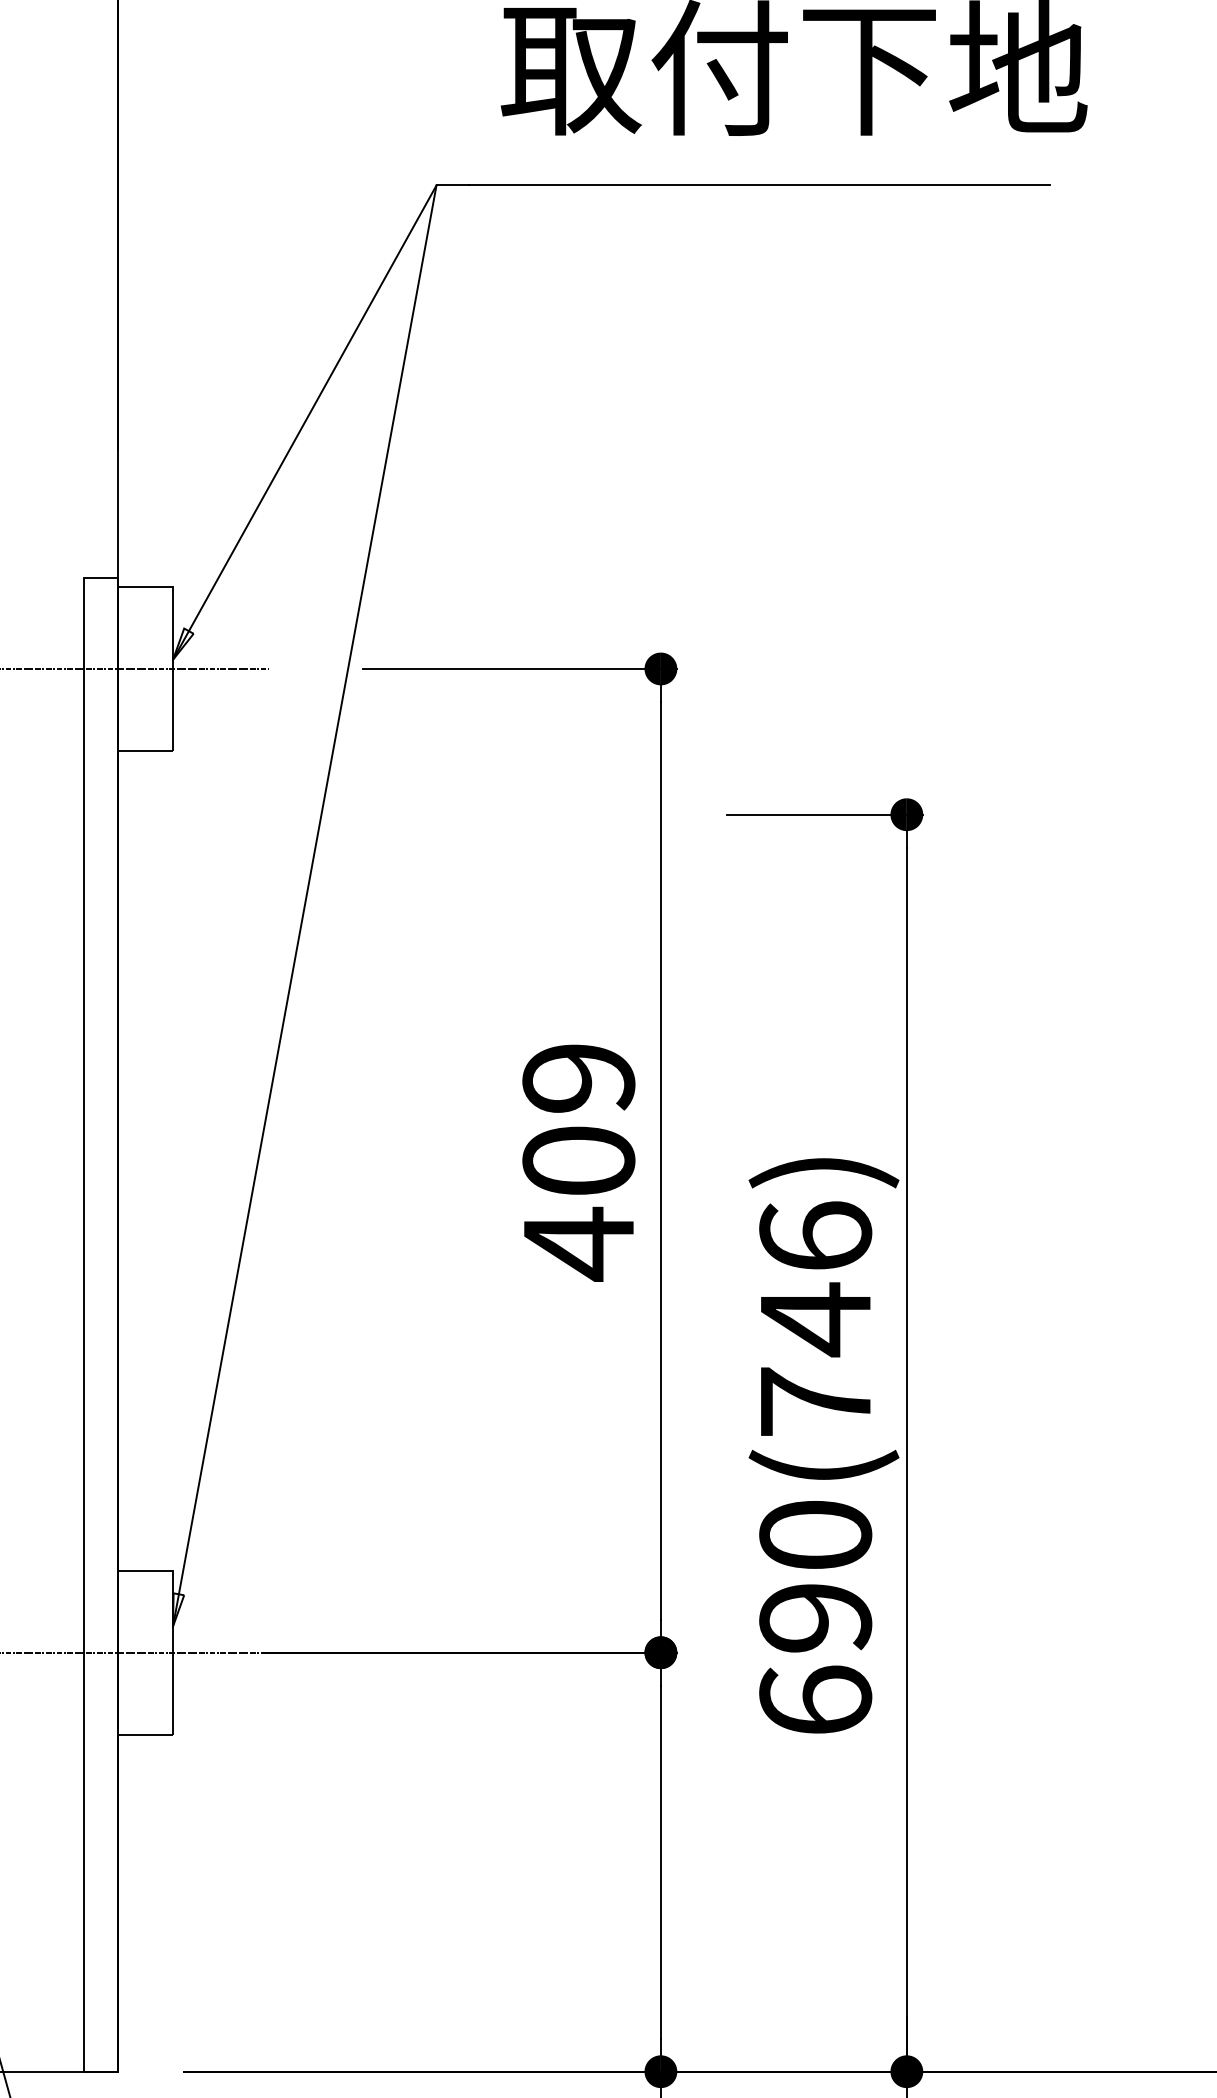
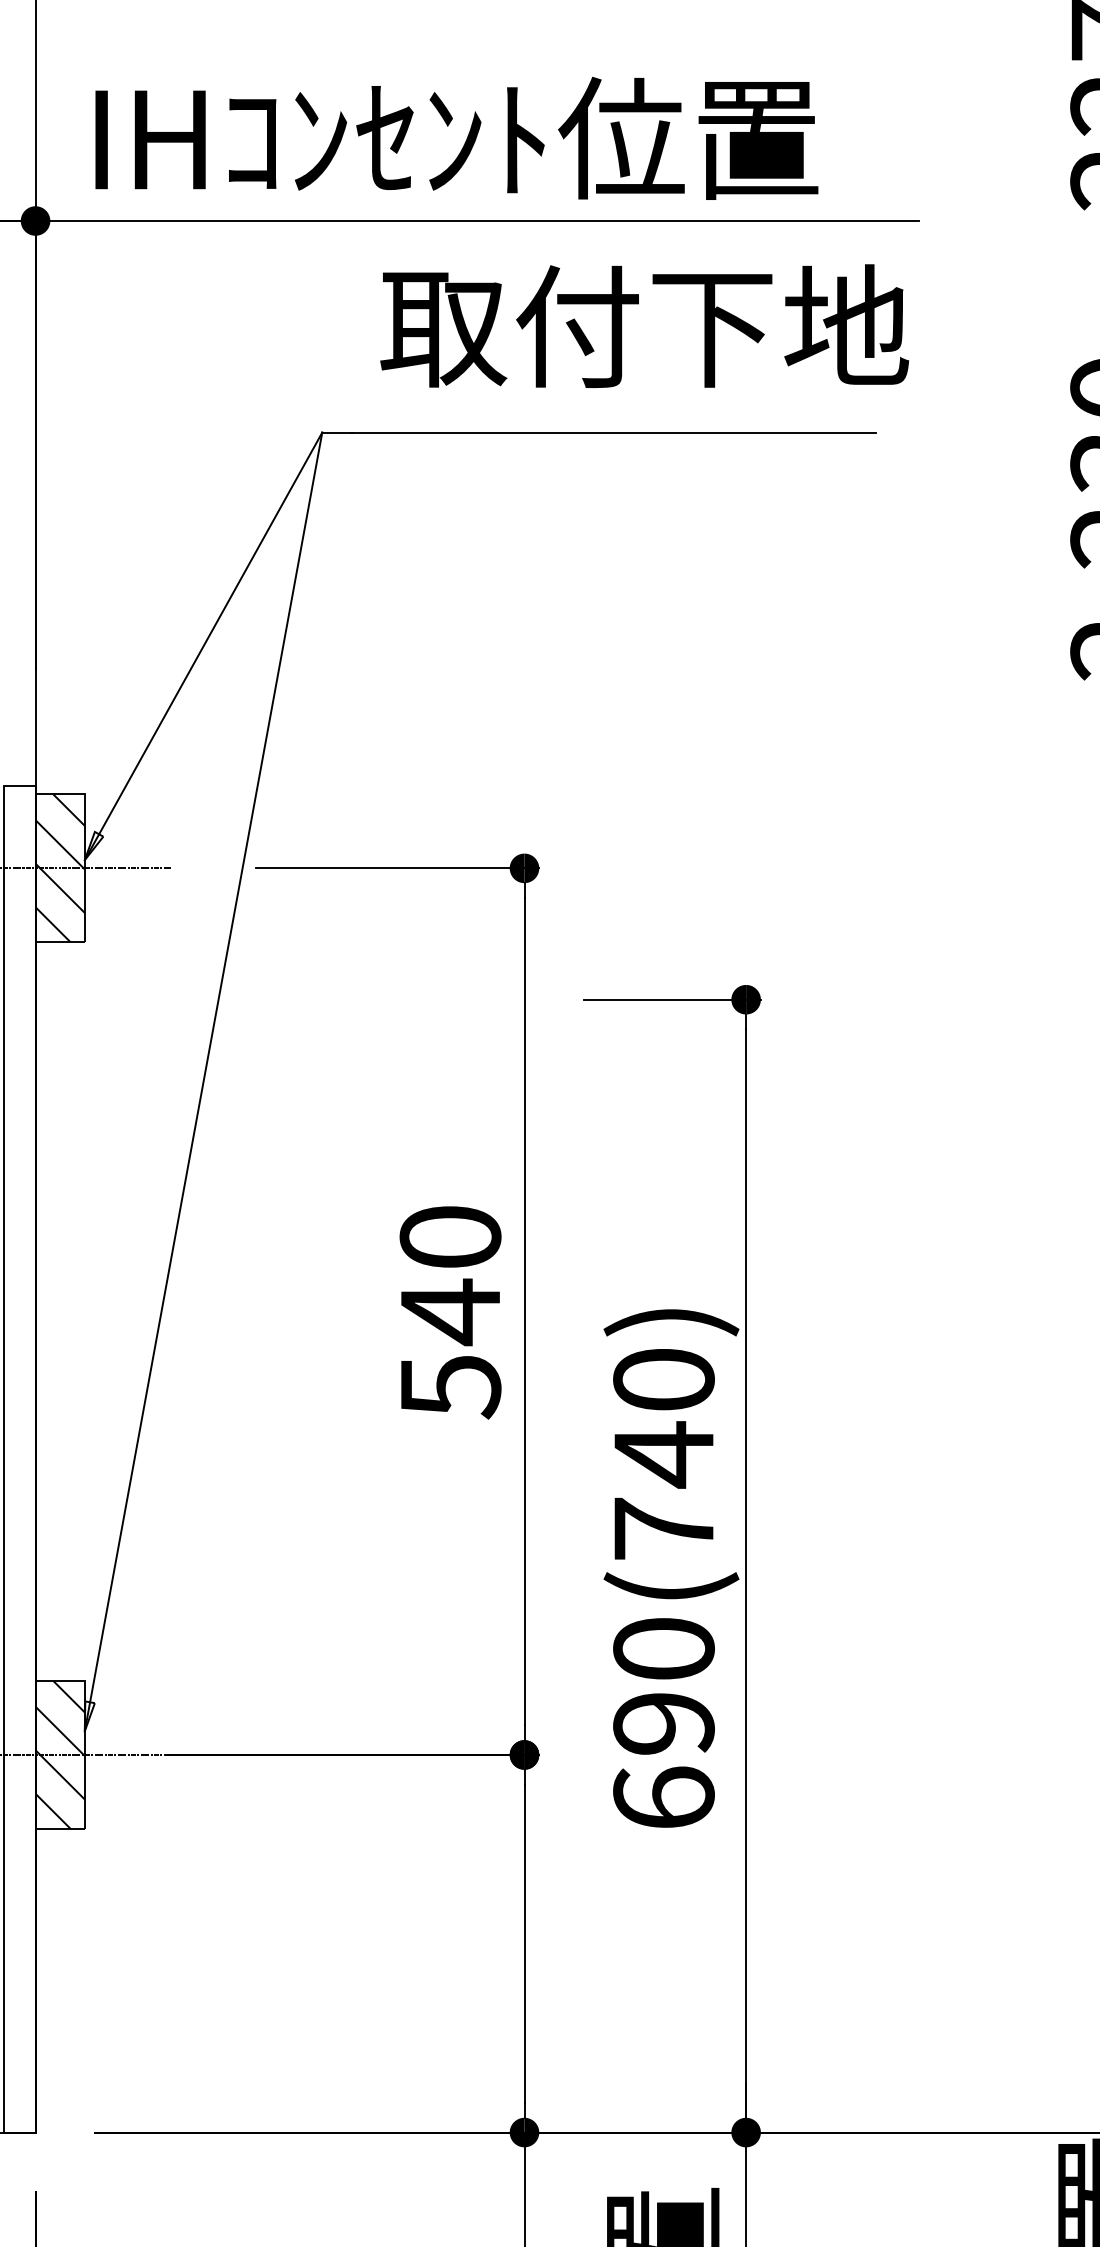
hatch: (144, 669) -> (59, 868), added
text: (578, 1162) -> (450, 1313), 409 -> 540
text: (815, 1236) -> (663, 1379), 690(746) -> 690(740)
hatch: (144, 1652) -> (59, 1754), added

